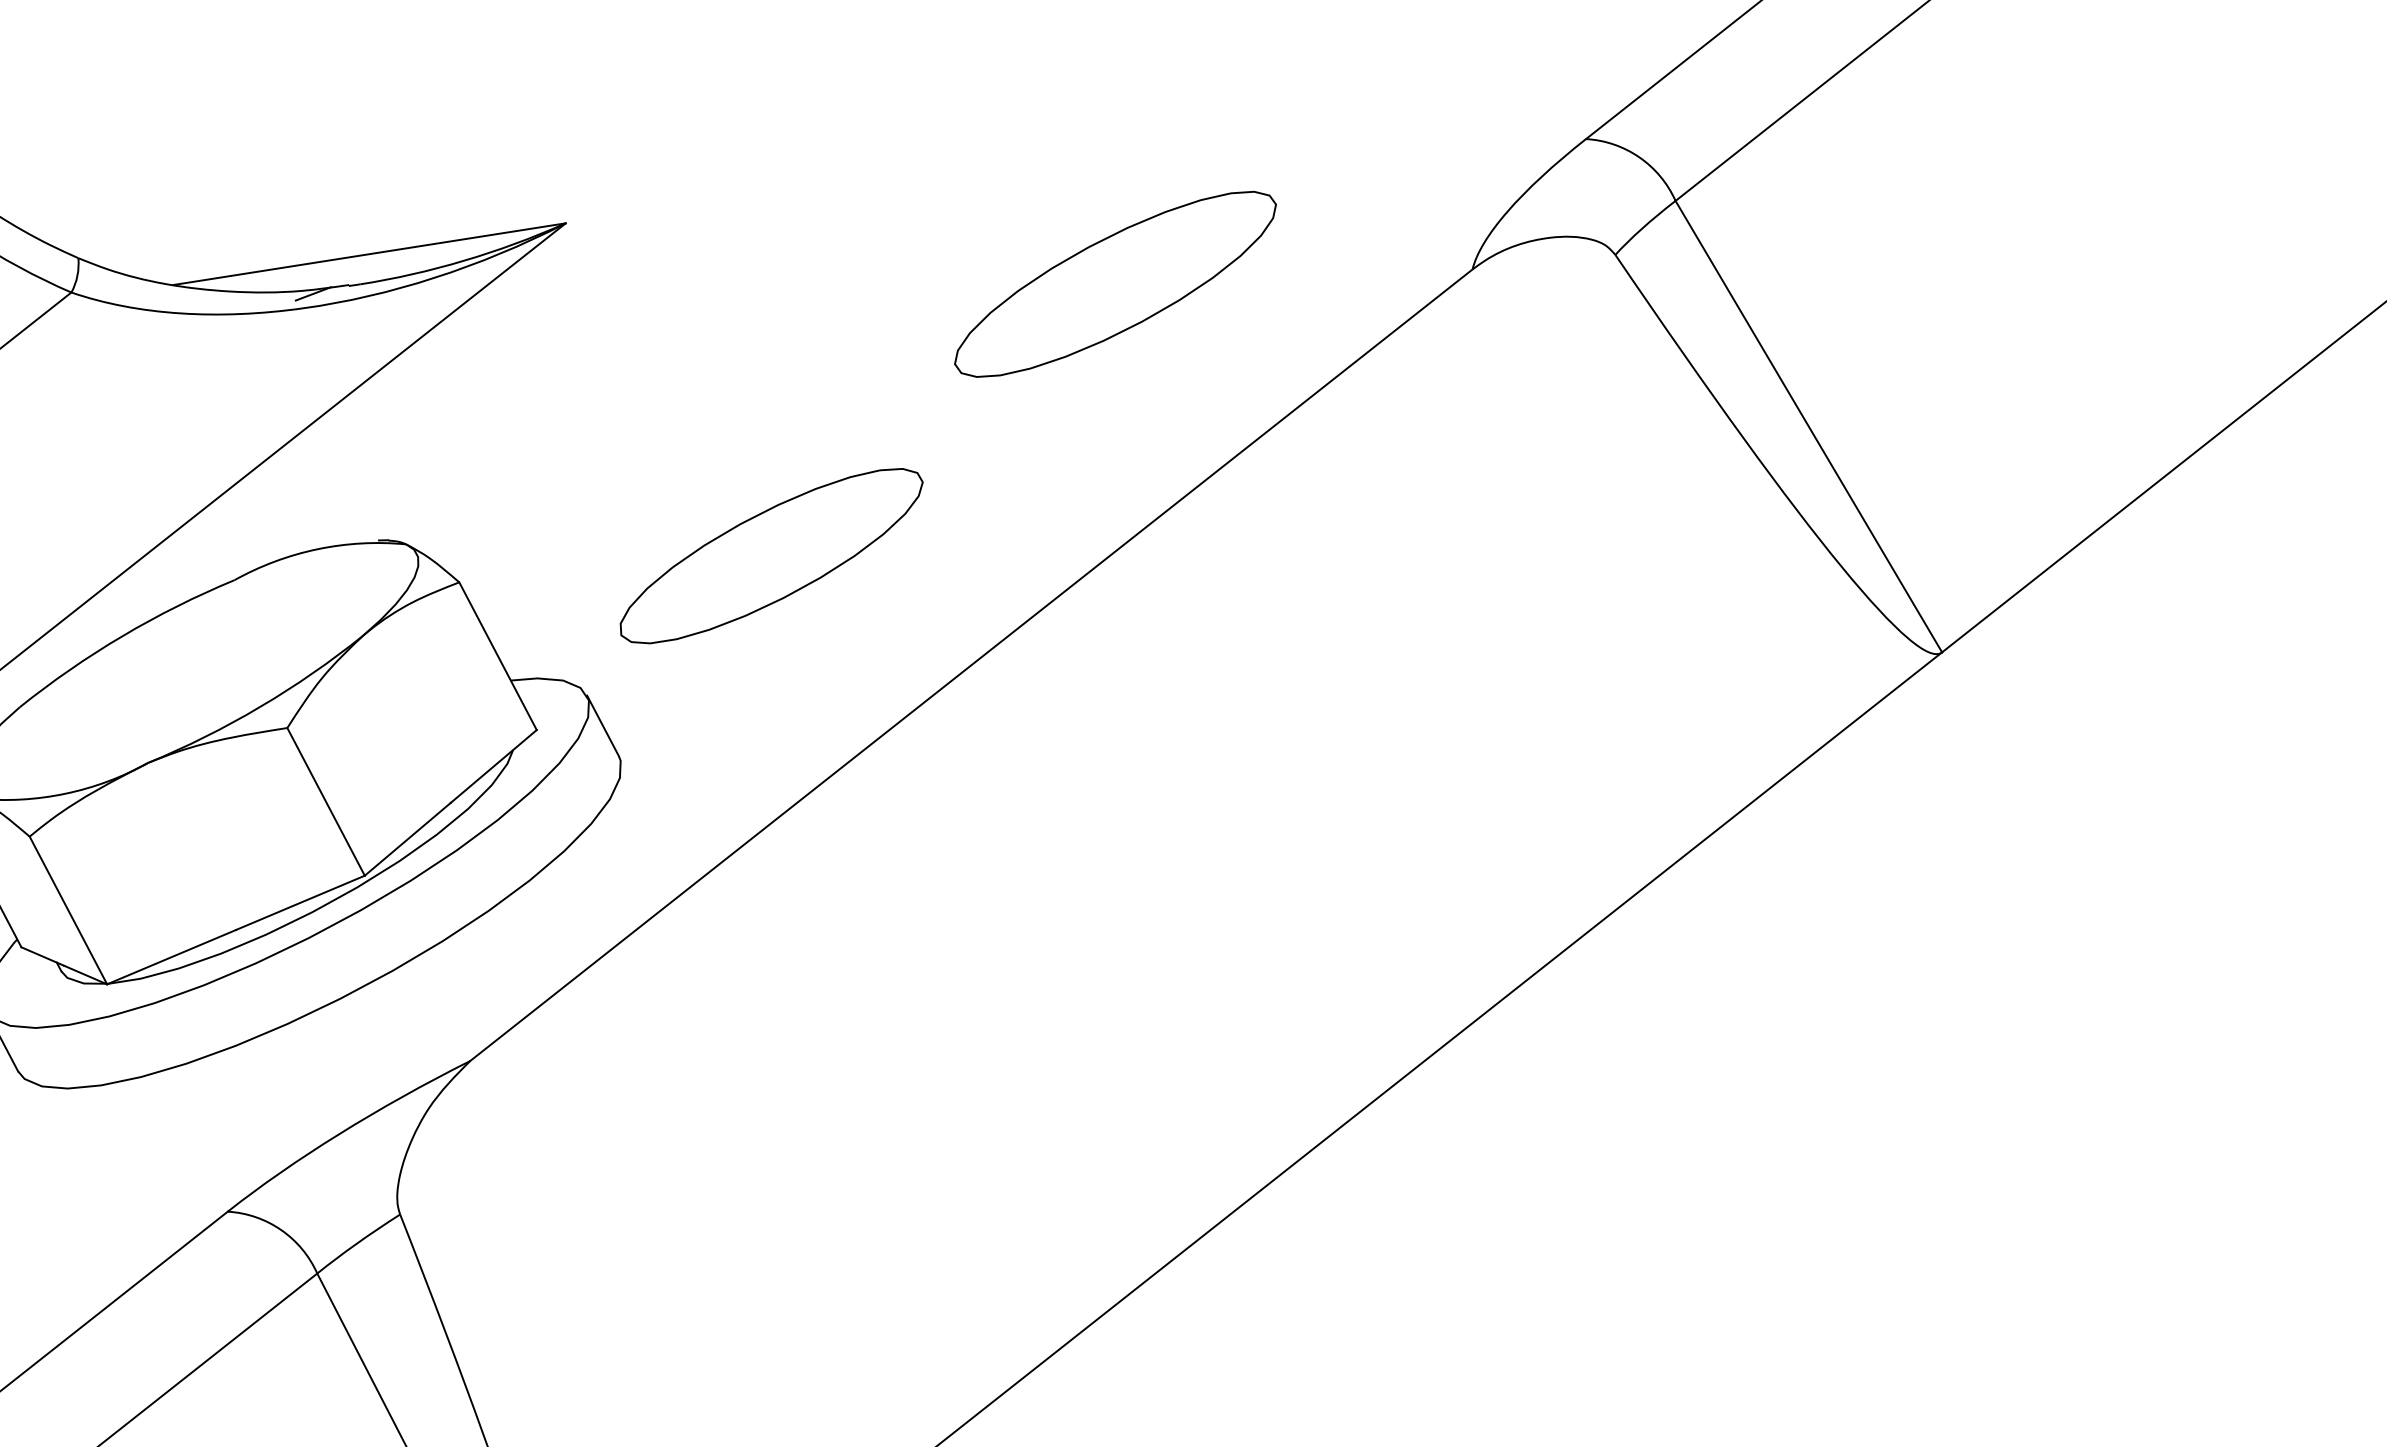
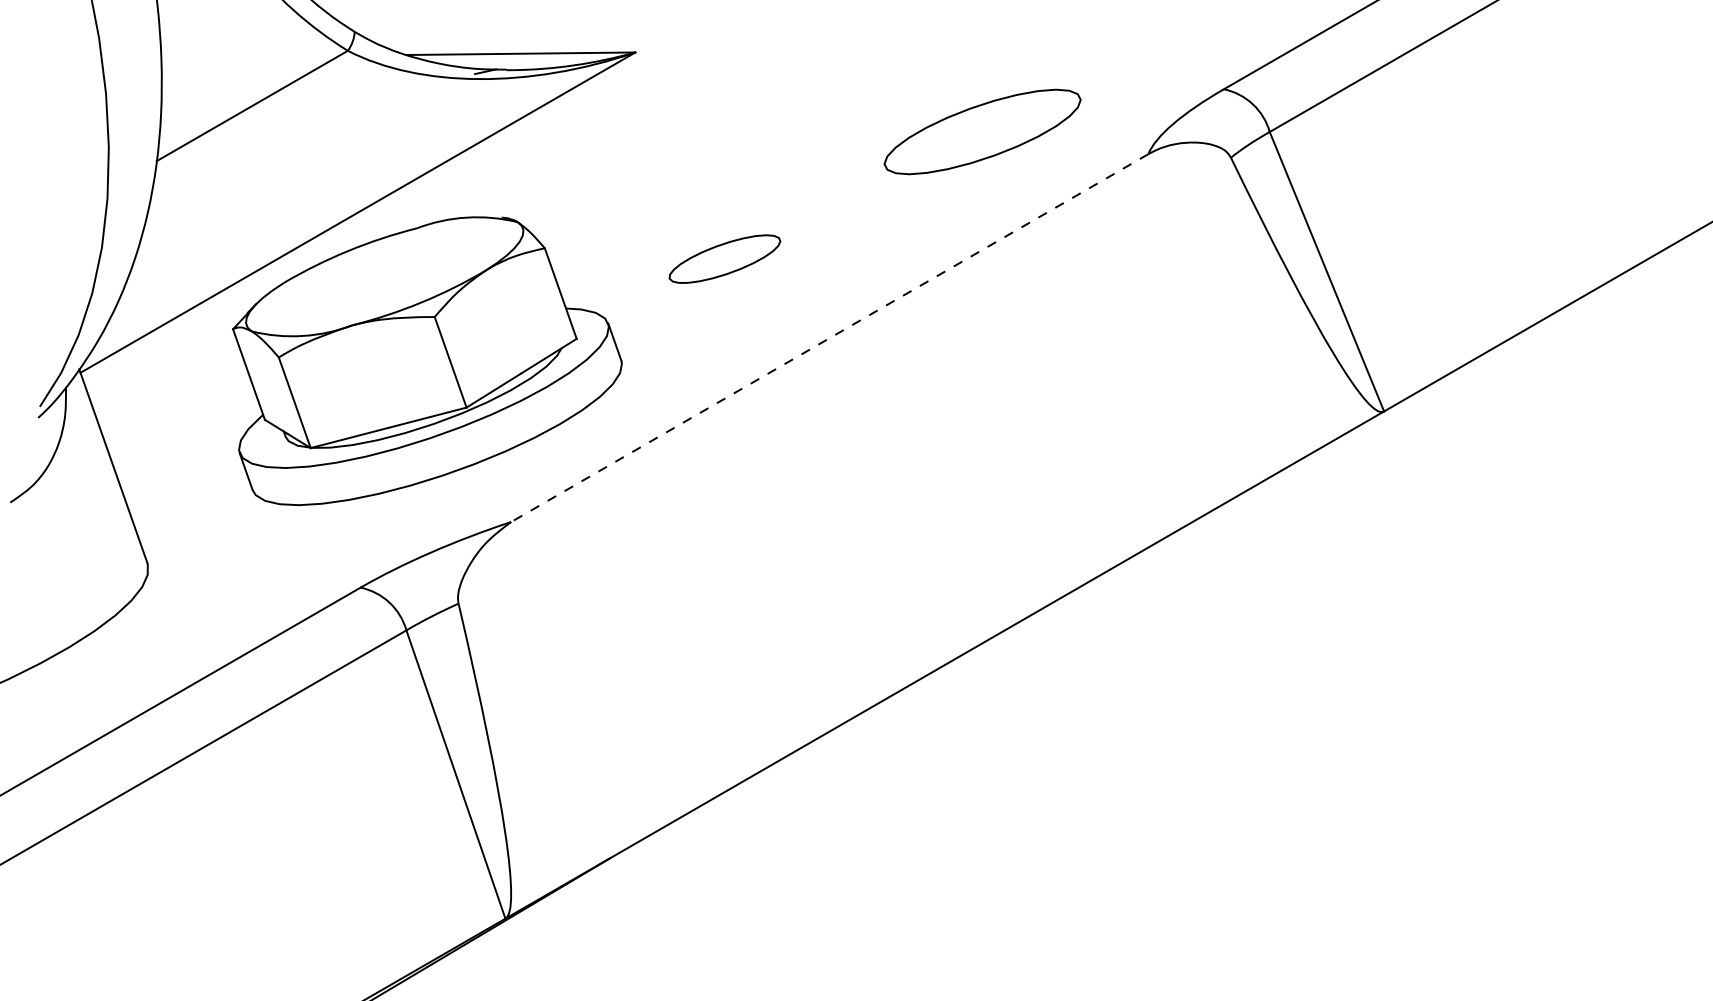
part: (1115, 283) -> (982, 131), moved
part: (770, 554) -> (724, 258), size x0.6
line: (970, 666) -> (829, 338), solid -> dashed

